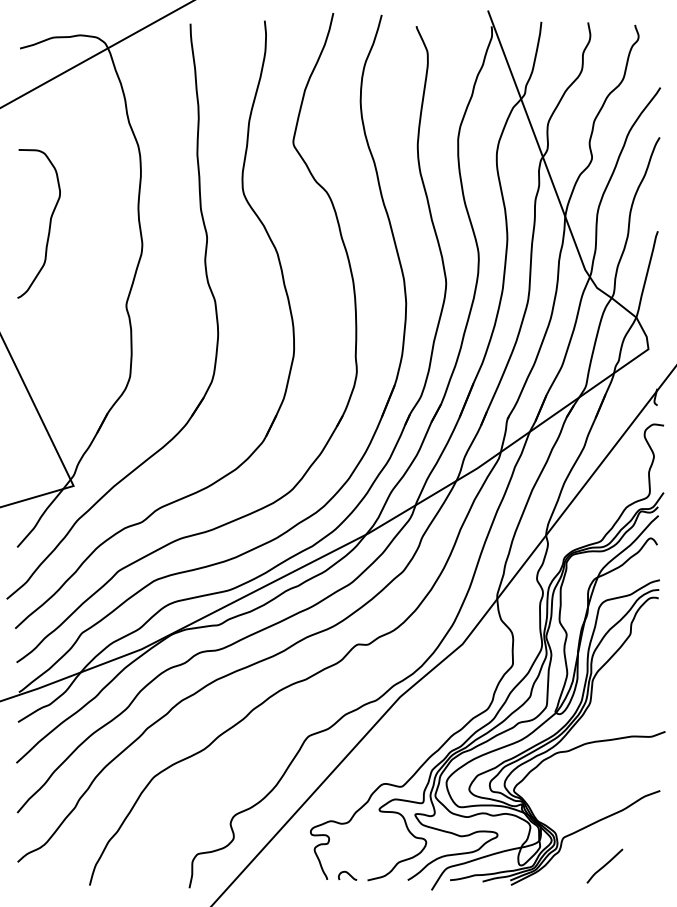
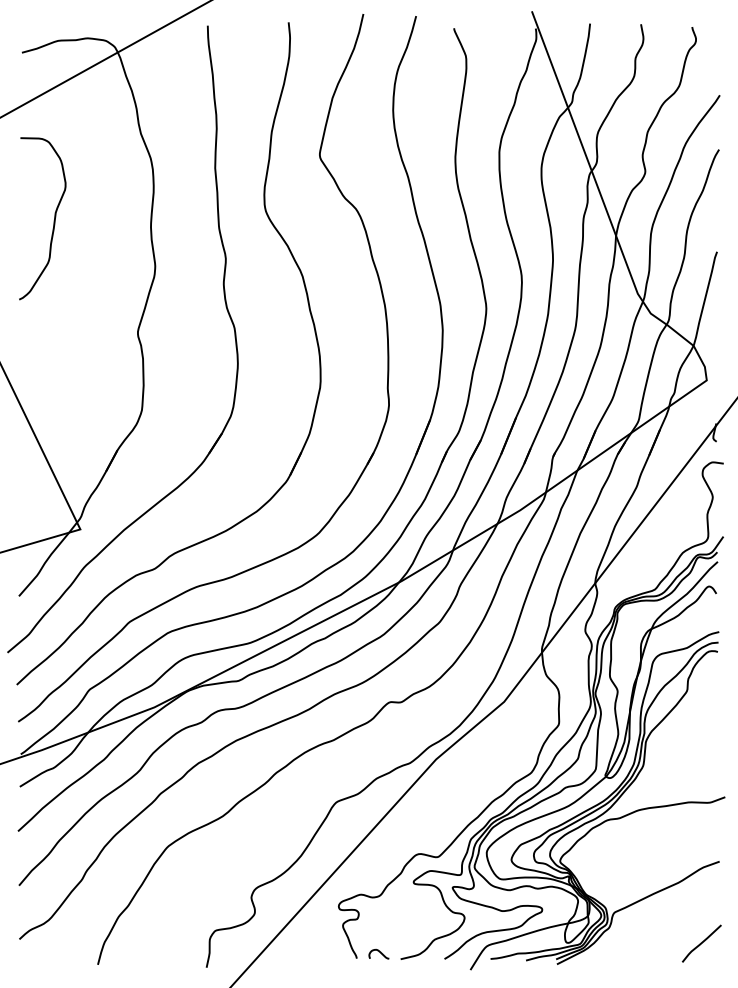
curve: (49, 223) -> (54, 218), moved
curve: (604, 865) -> (701, 942), moved

